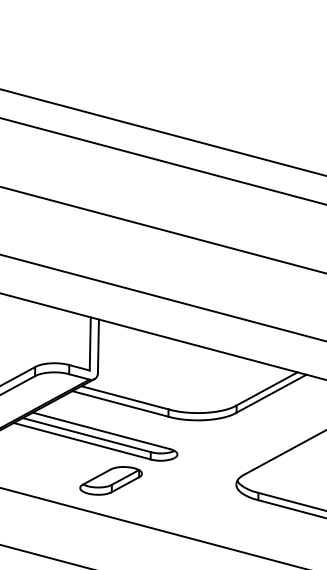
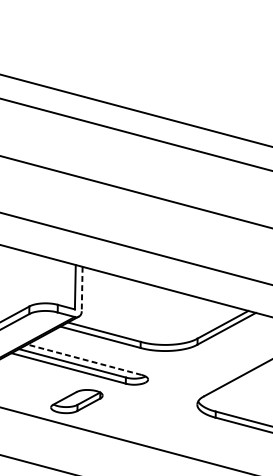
line: (98, 346) -> (82, 289), solid -> dashed
line: (101, 430) -> (84, 359), solid -> dashed
part: (110, 480) -> (76, 401), moved

